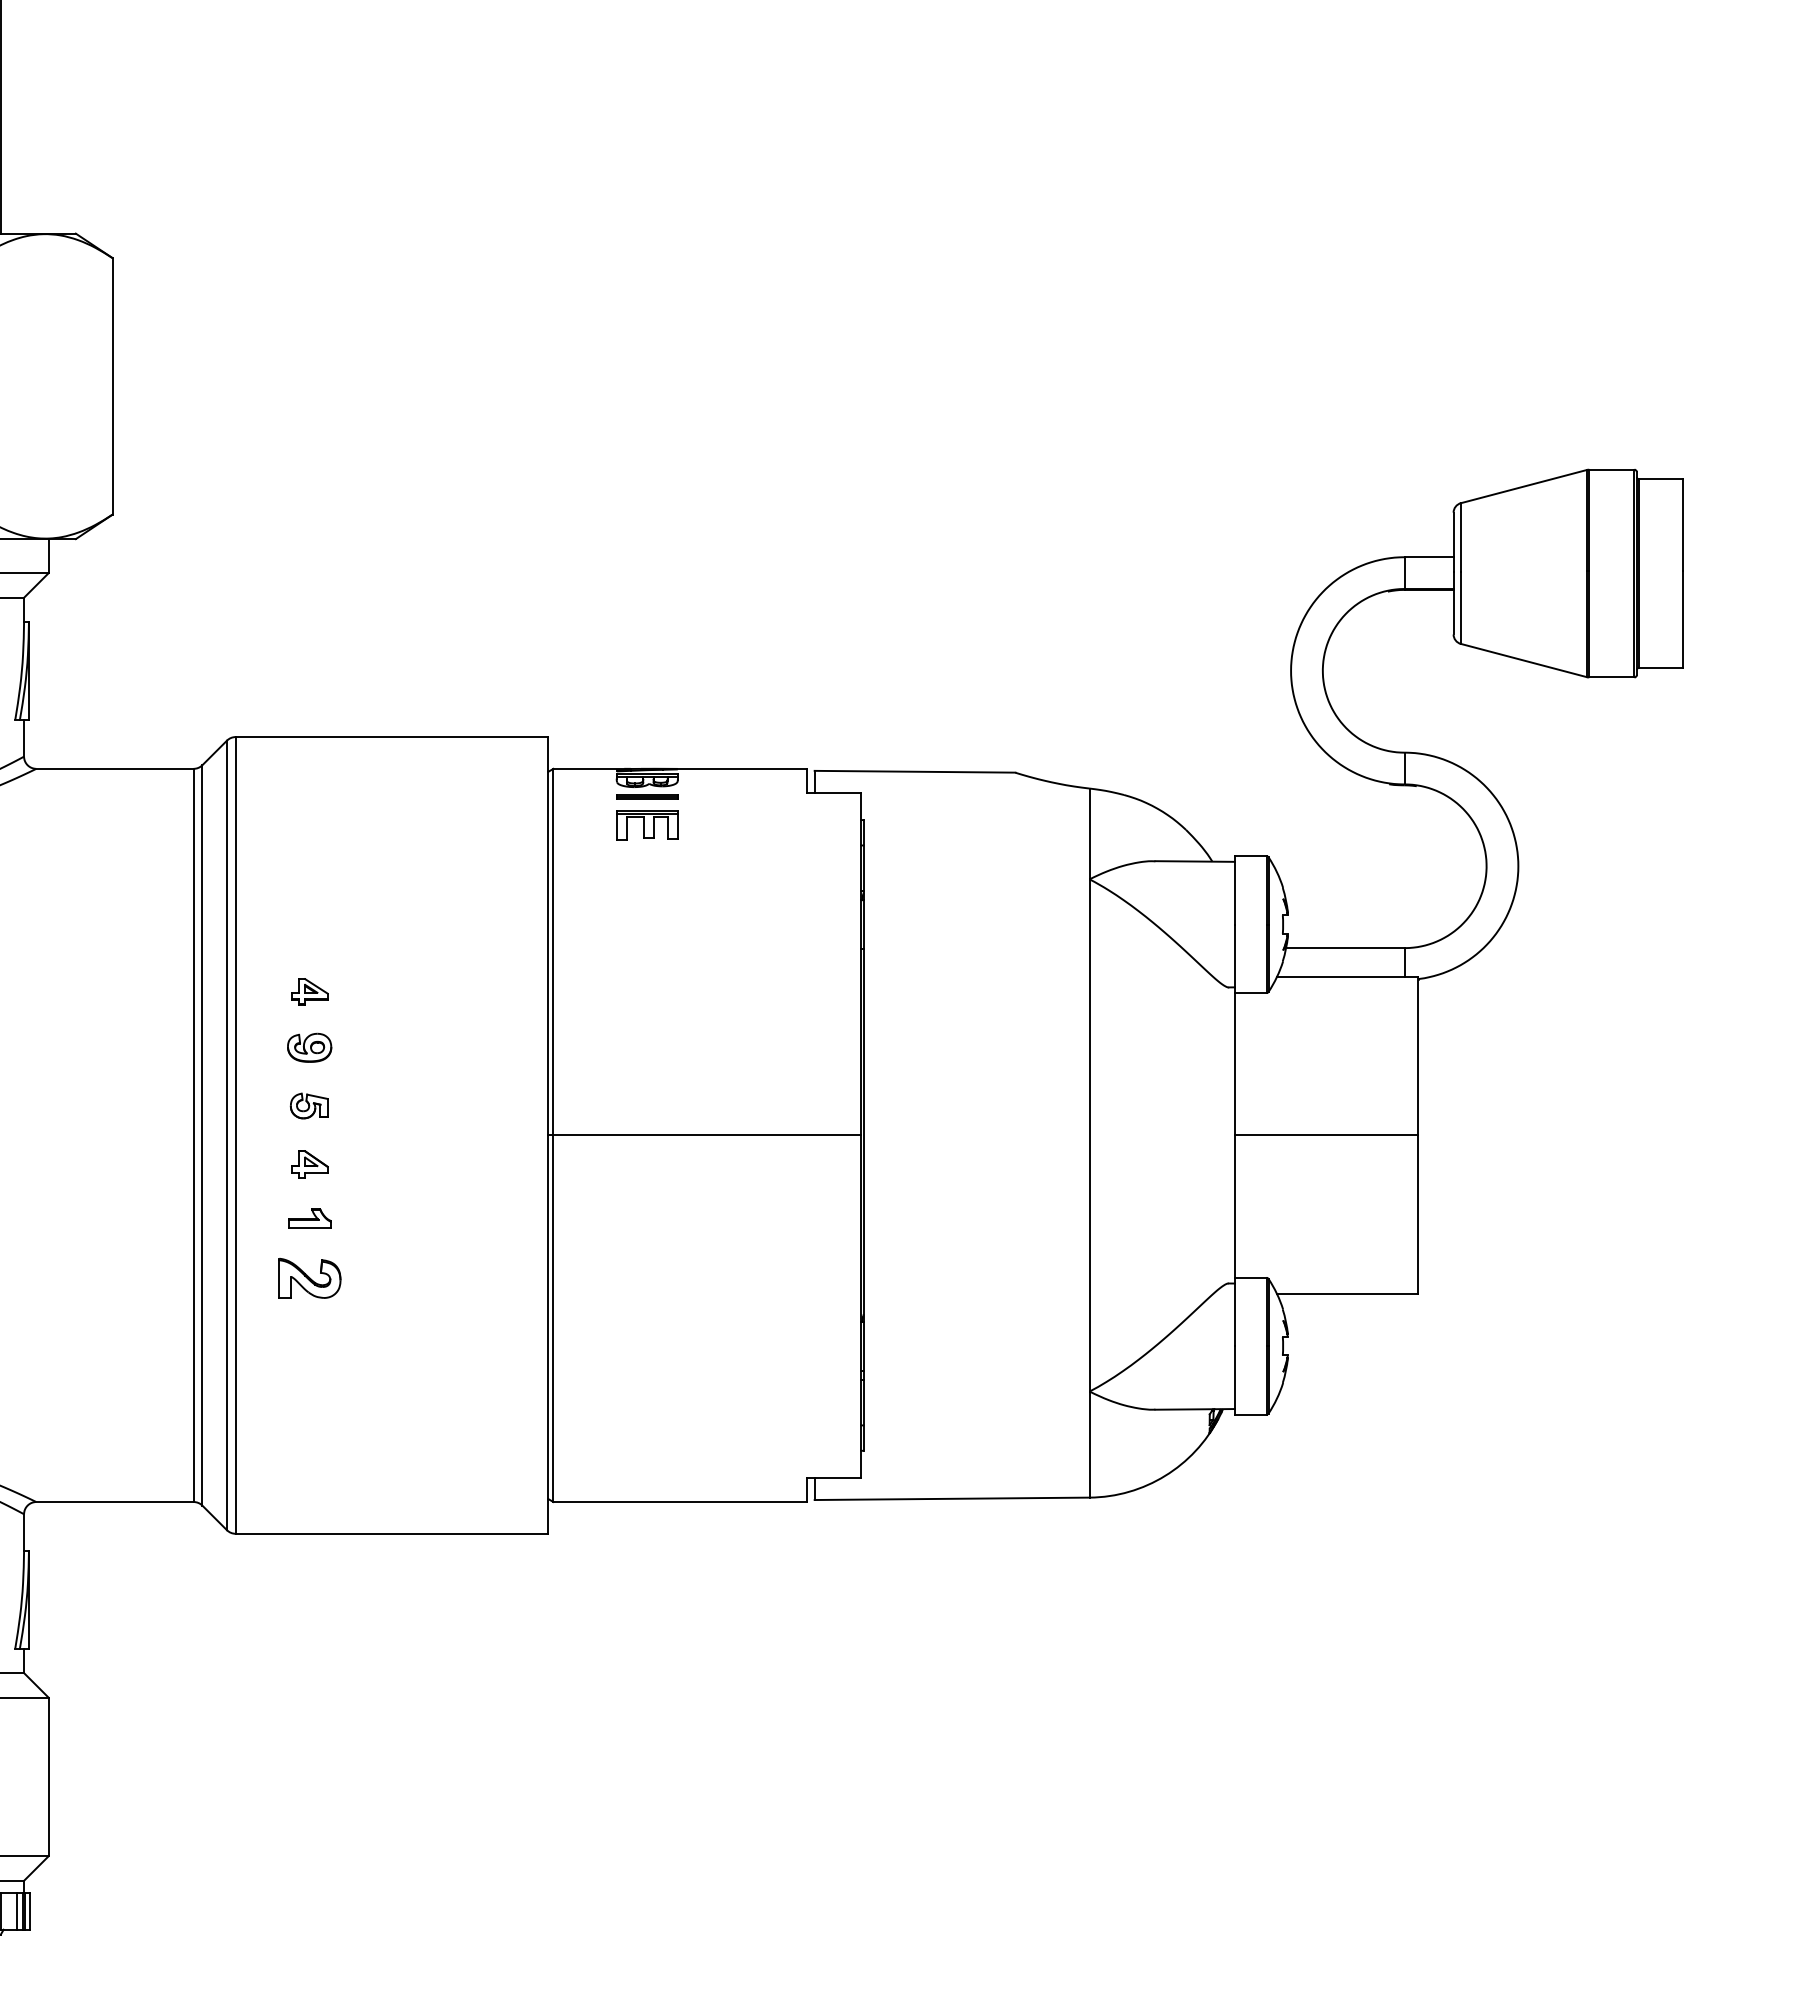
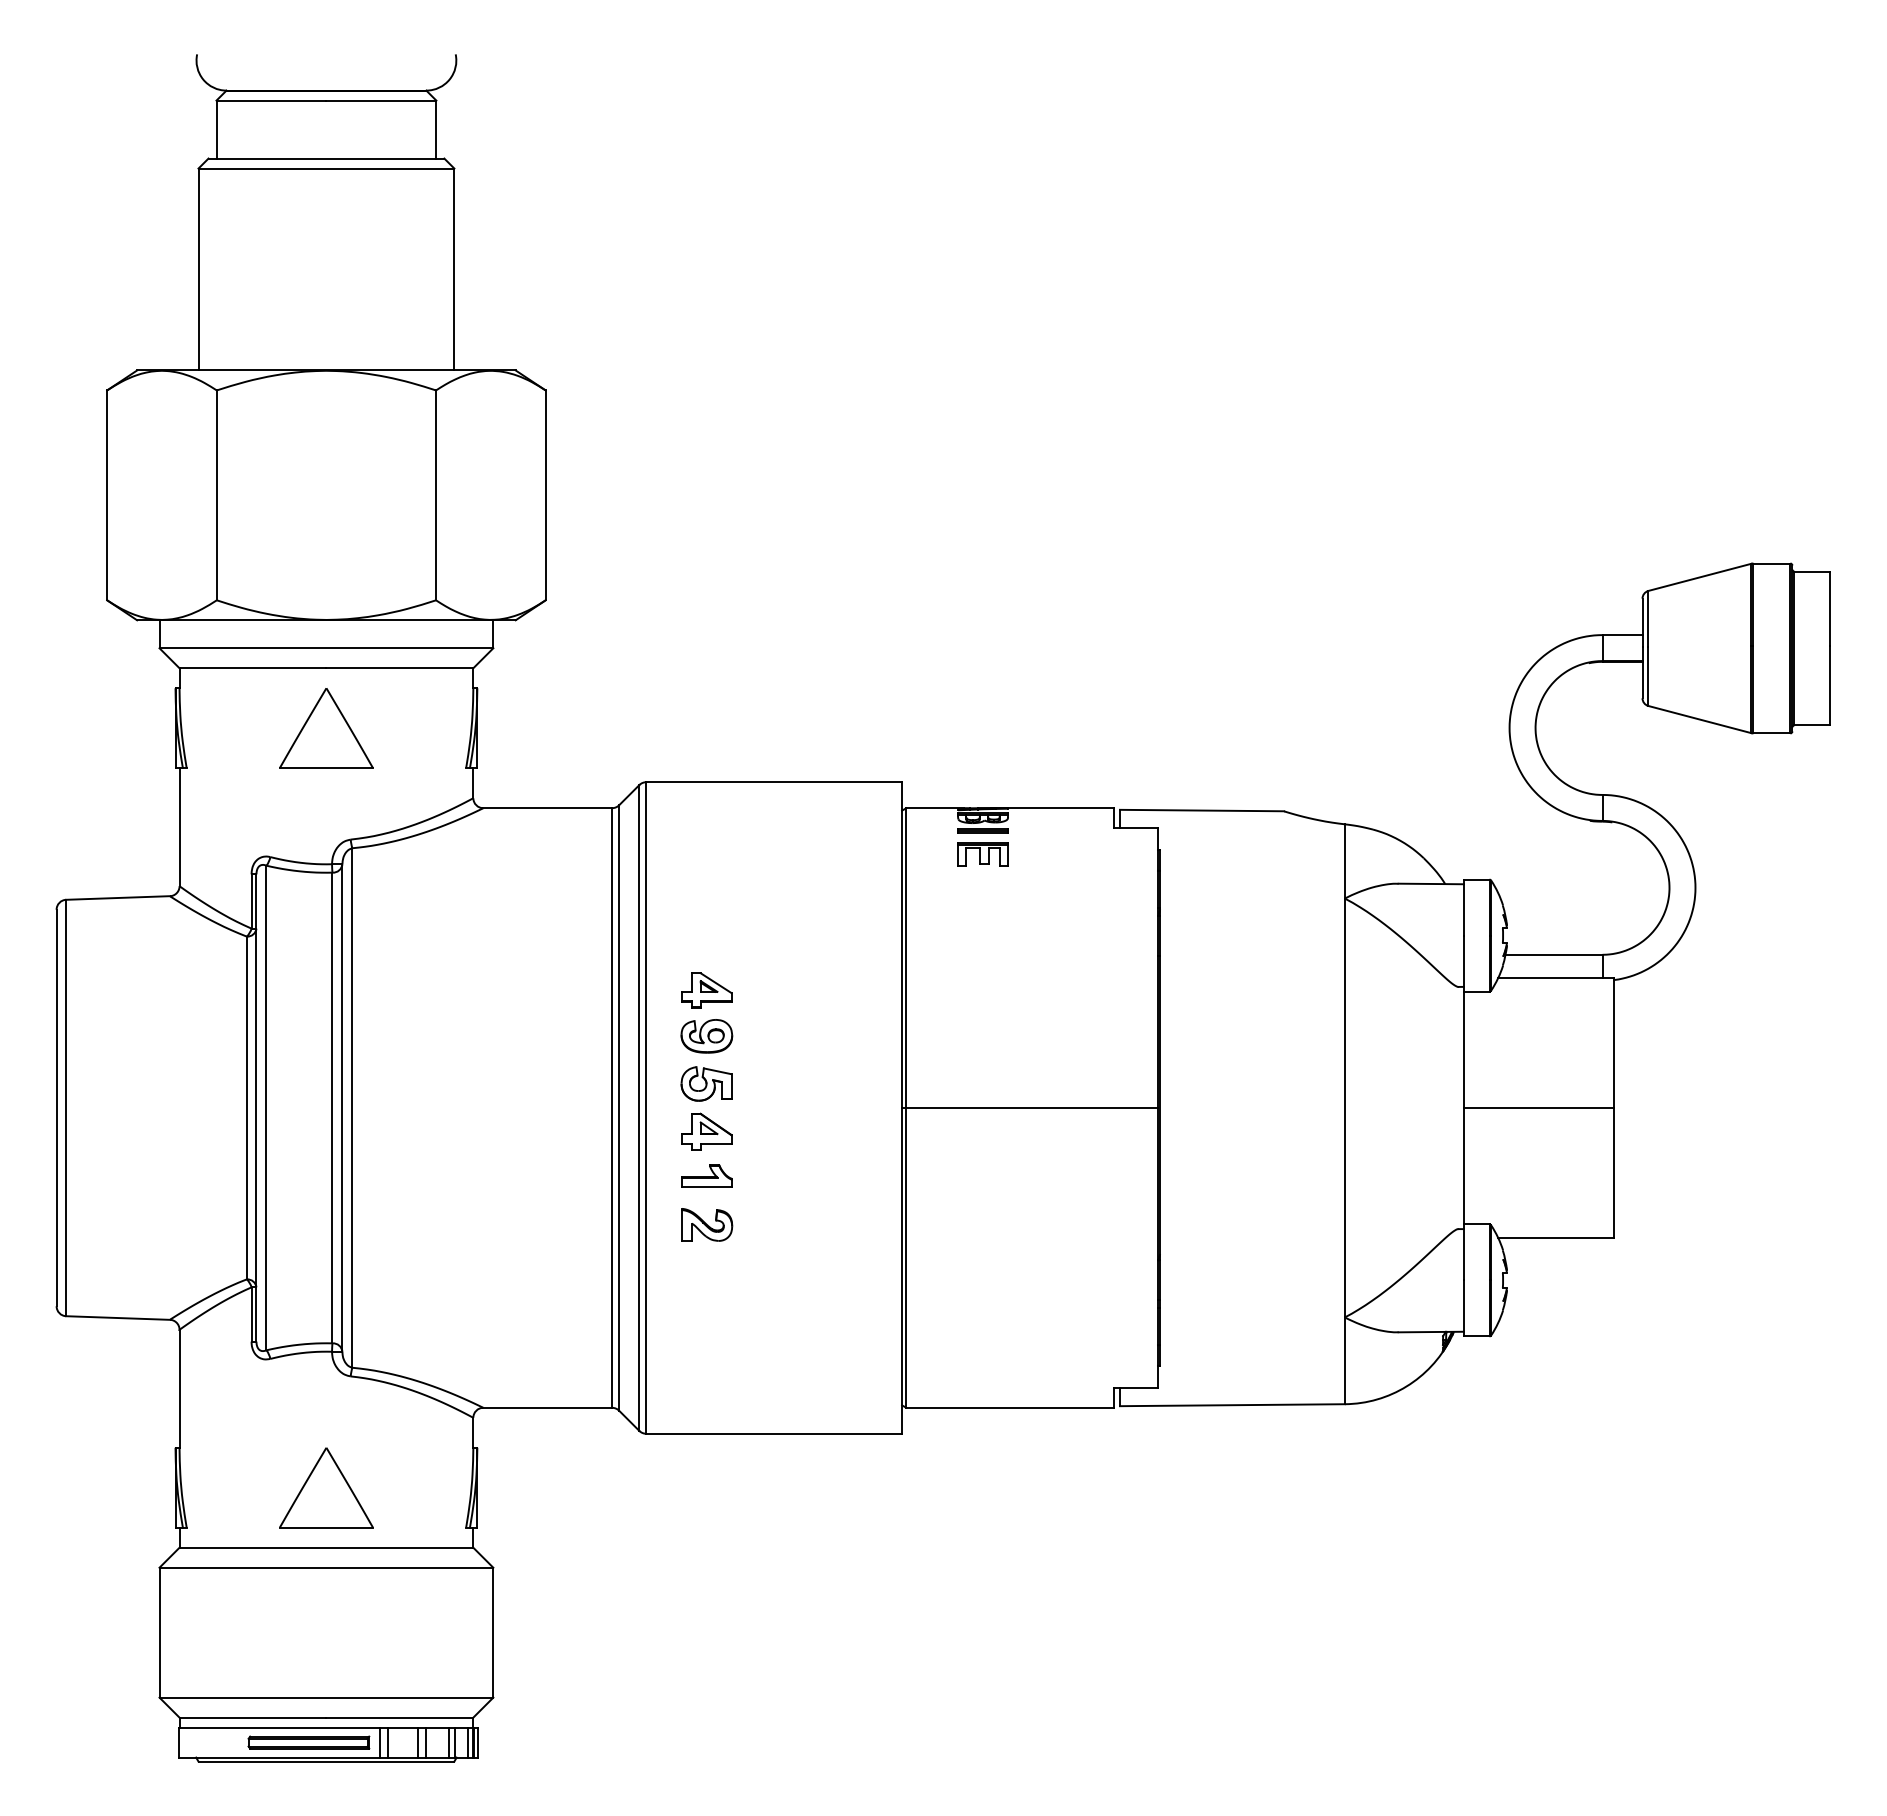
part: (309, 991) -> (706, 990), size x1.67
part: (309, 1048) -> (706, 1036), size x1.43
part: (309, 1105) -> (706, 1083), size x1.67
part: (309, 1164) -> (706, 1131), size x1.67
part: (309, 1217) -> (706, 1175), size x1.43

